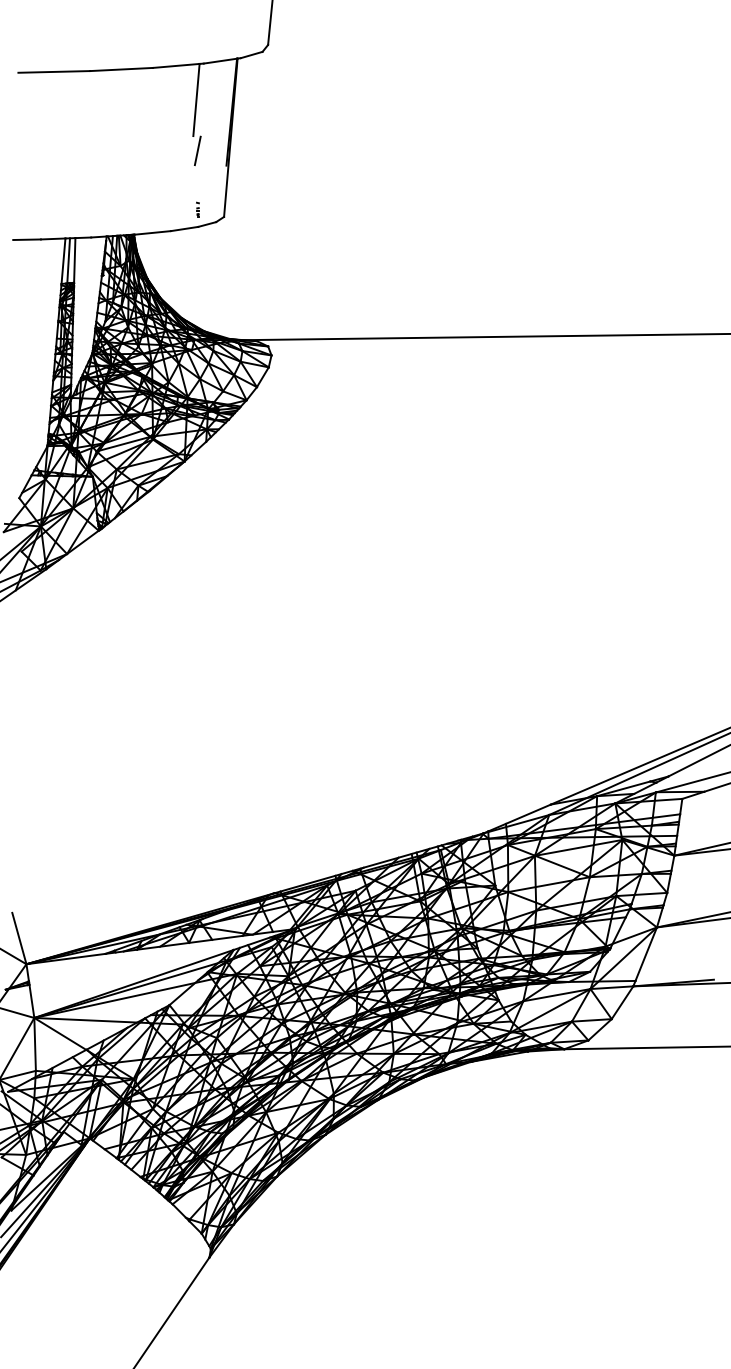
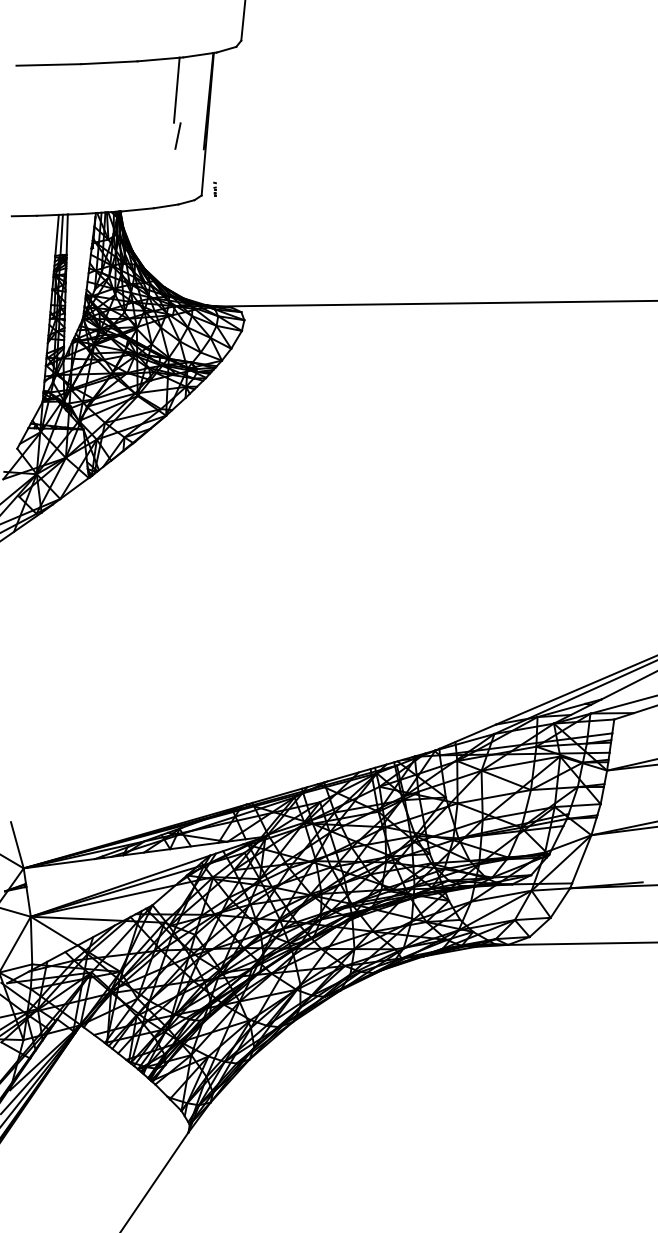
part: (197, 209) -> (214, 188), moved

